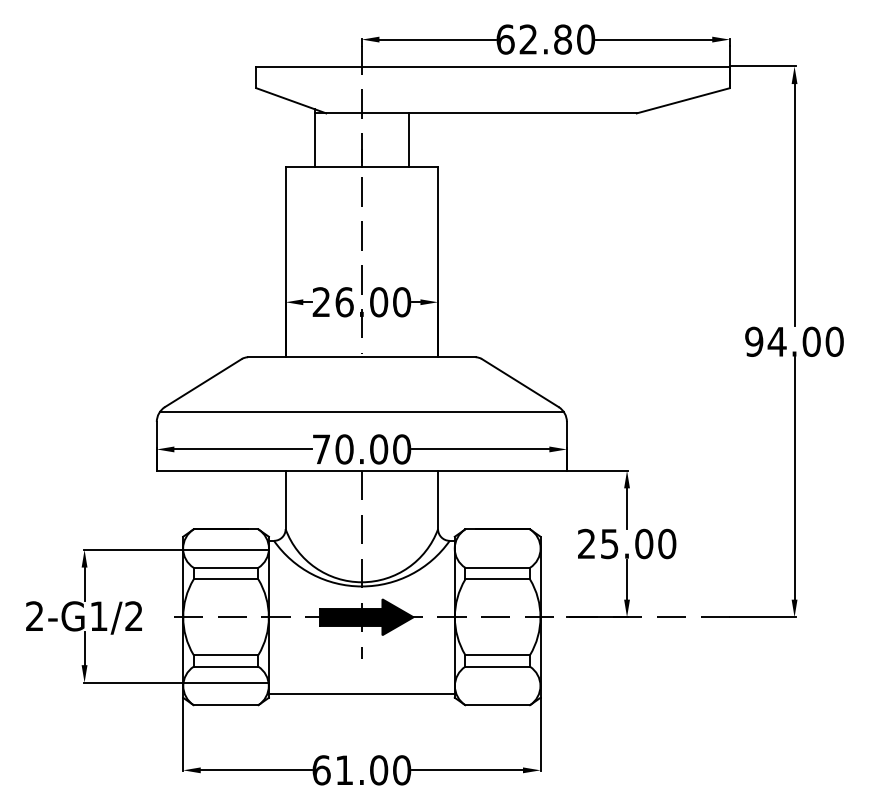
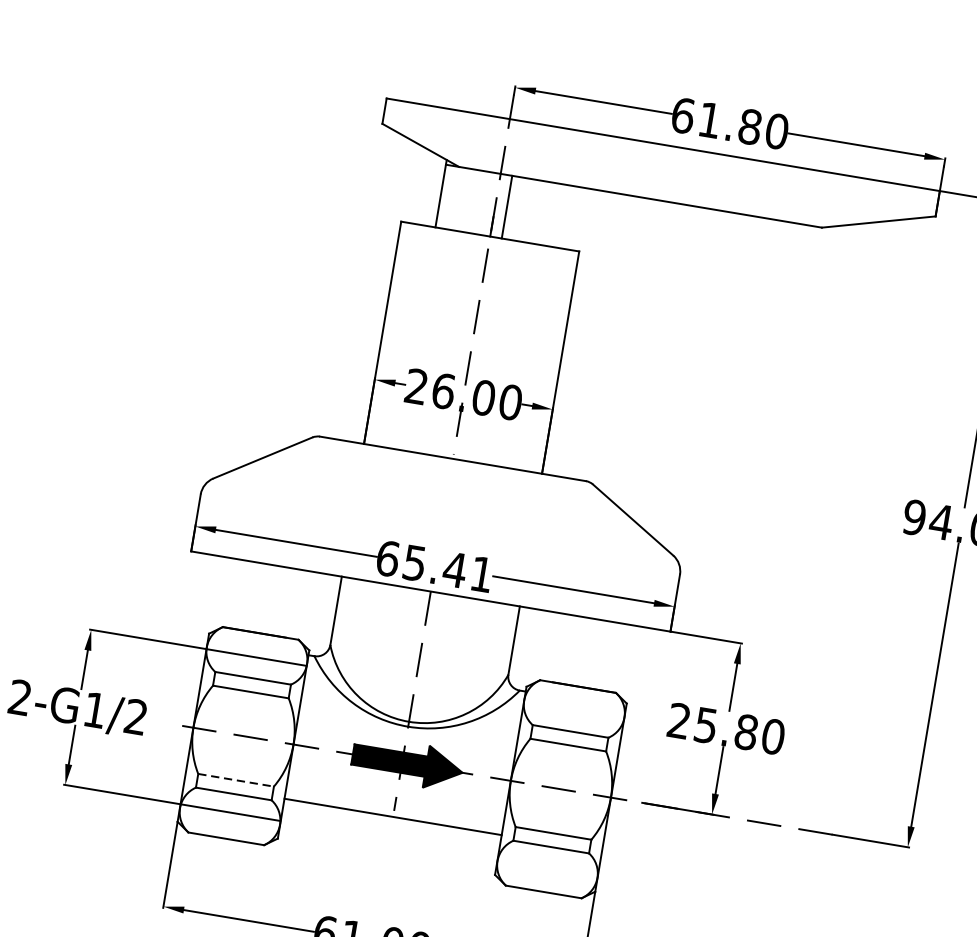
text: (527, 39) -> (708, 119), 62.80 -> 61.80
line: (408, 140) -> (506, 207), moved
line: (361, 412) -> (441, 523), removed
text: (361, 449) -> (434, 566), 70.00 -> 65.41
text: (644, 543) -> (746, 731), 25.00 -> 25.80
line: (226, 655) -> (236, 780), solid -> dashed
line: (361, 693) -> (392, 816), moved

